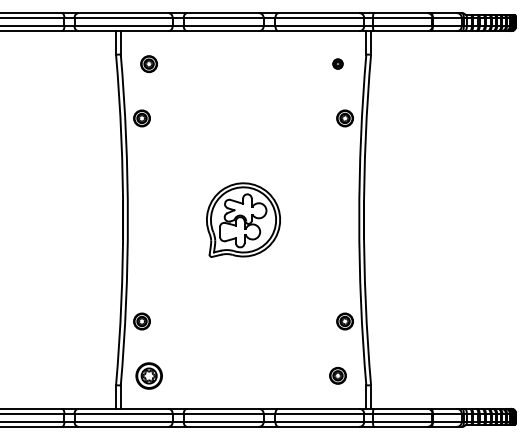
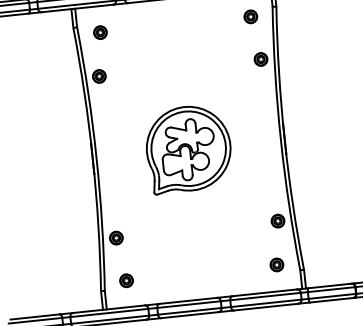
part: (337, 63) -> (250, 16), size x1.67
part: (243, 219) -> (188, 148), size x1.43
part: (148, 375) -> (126, 280), size x0.62

